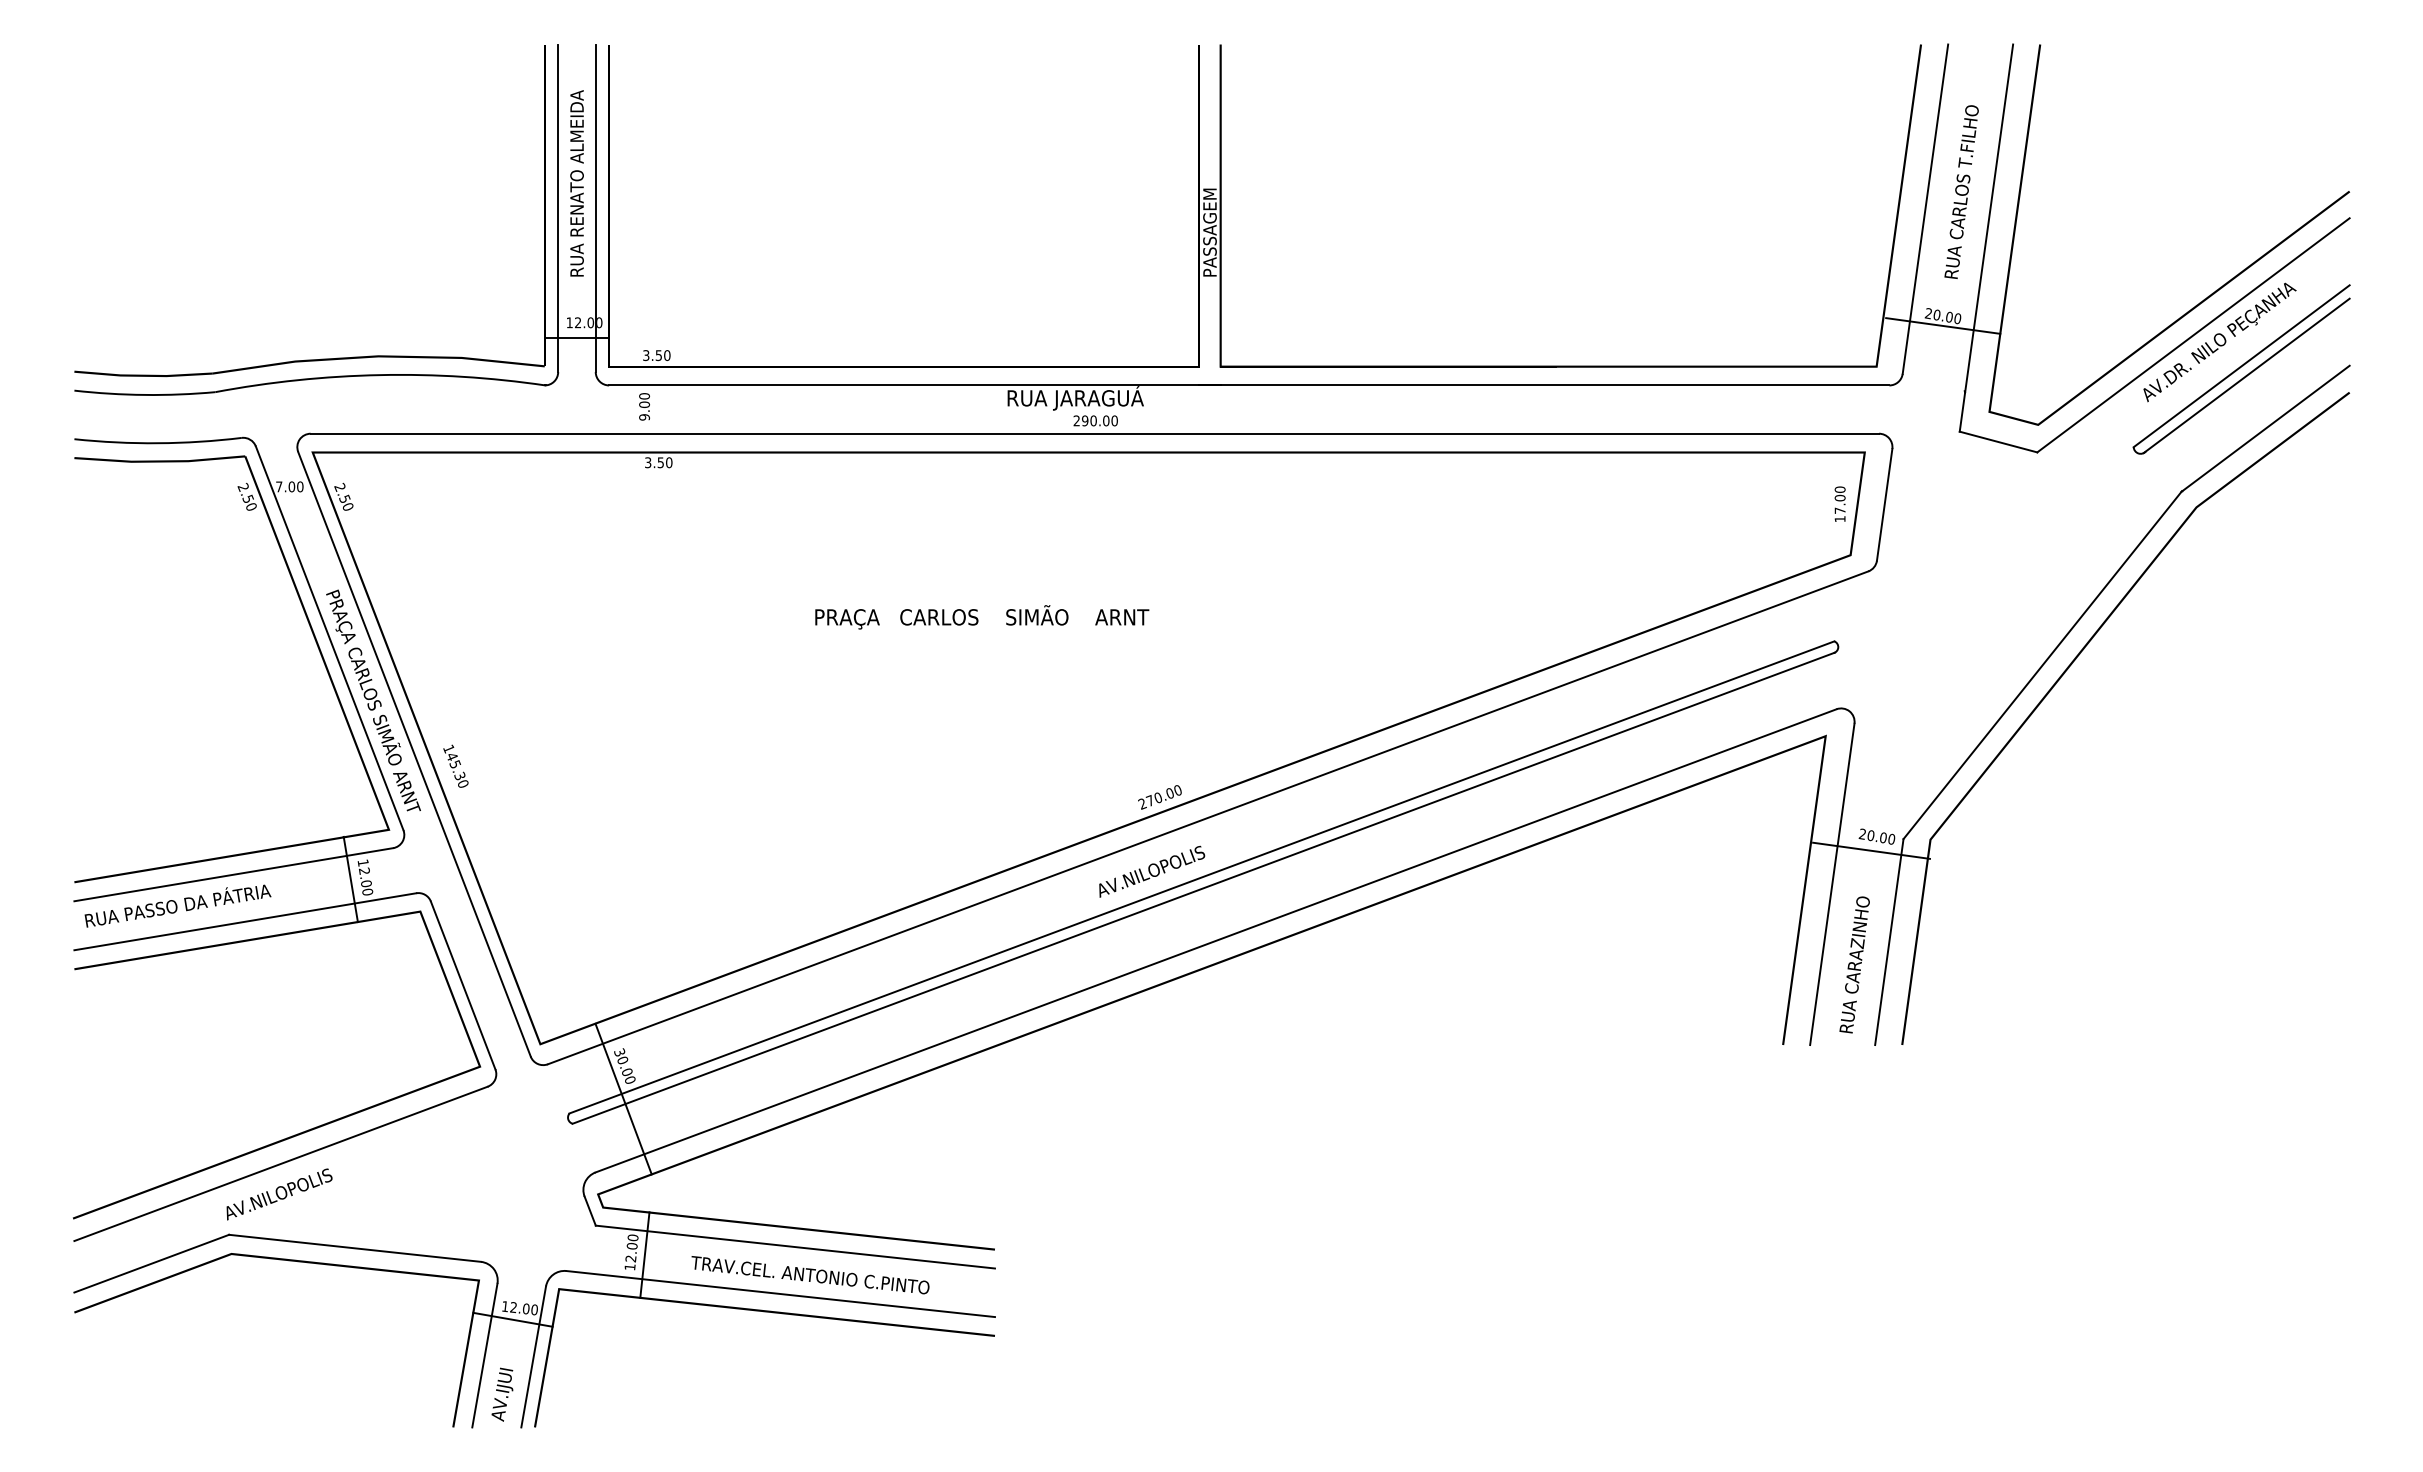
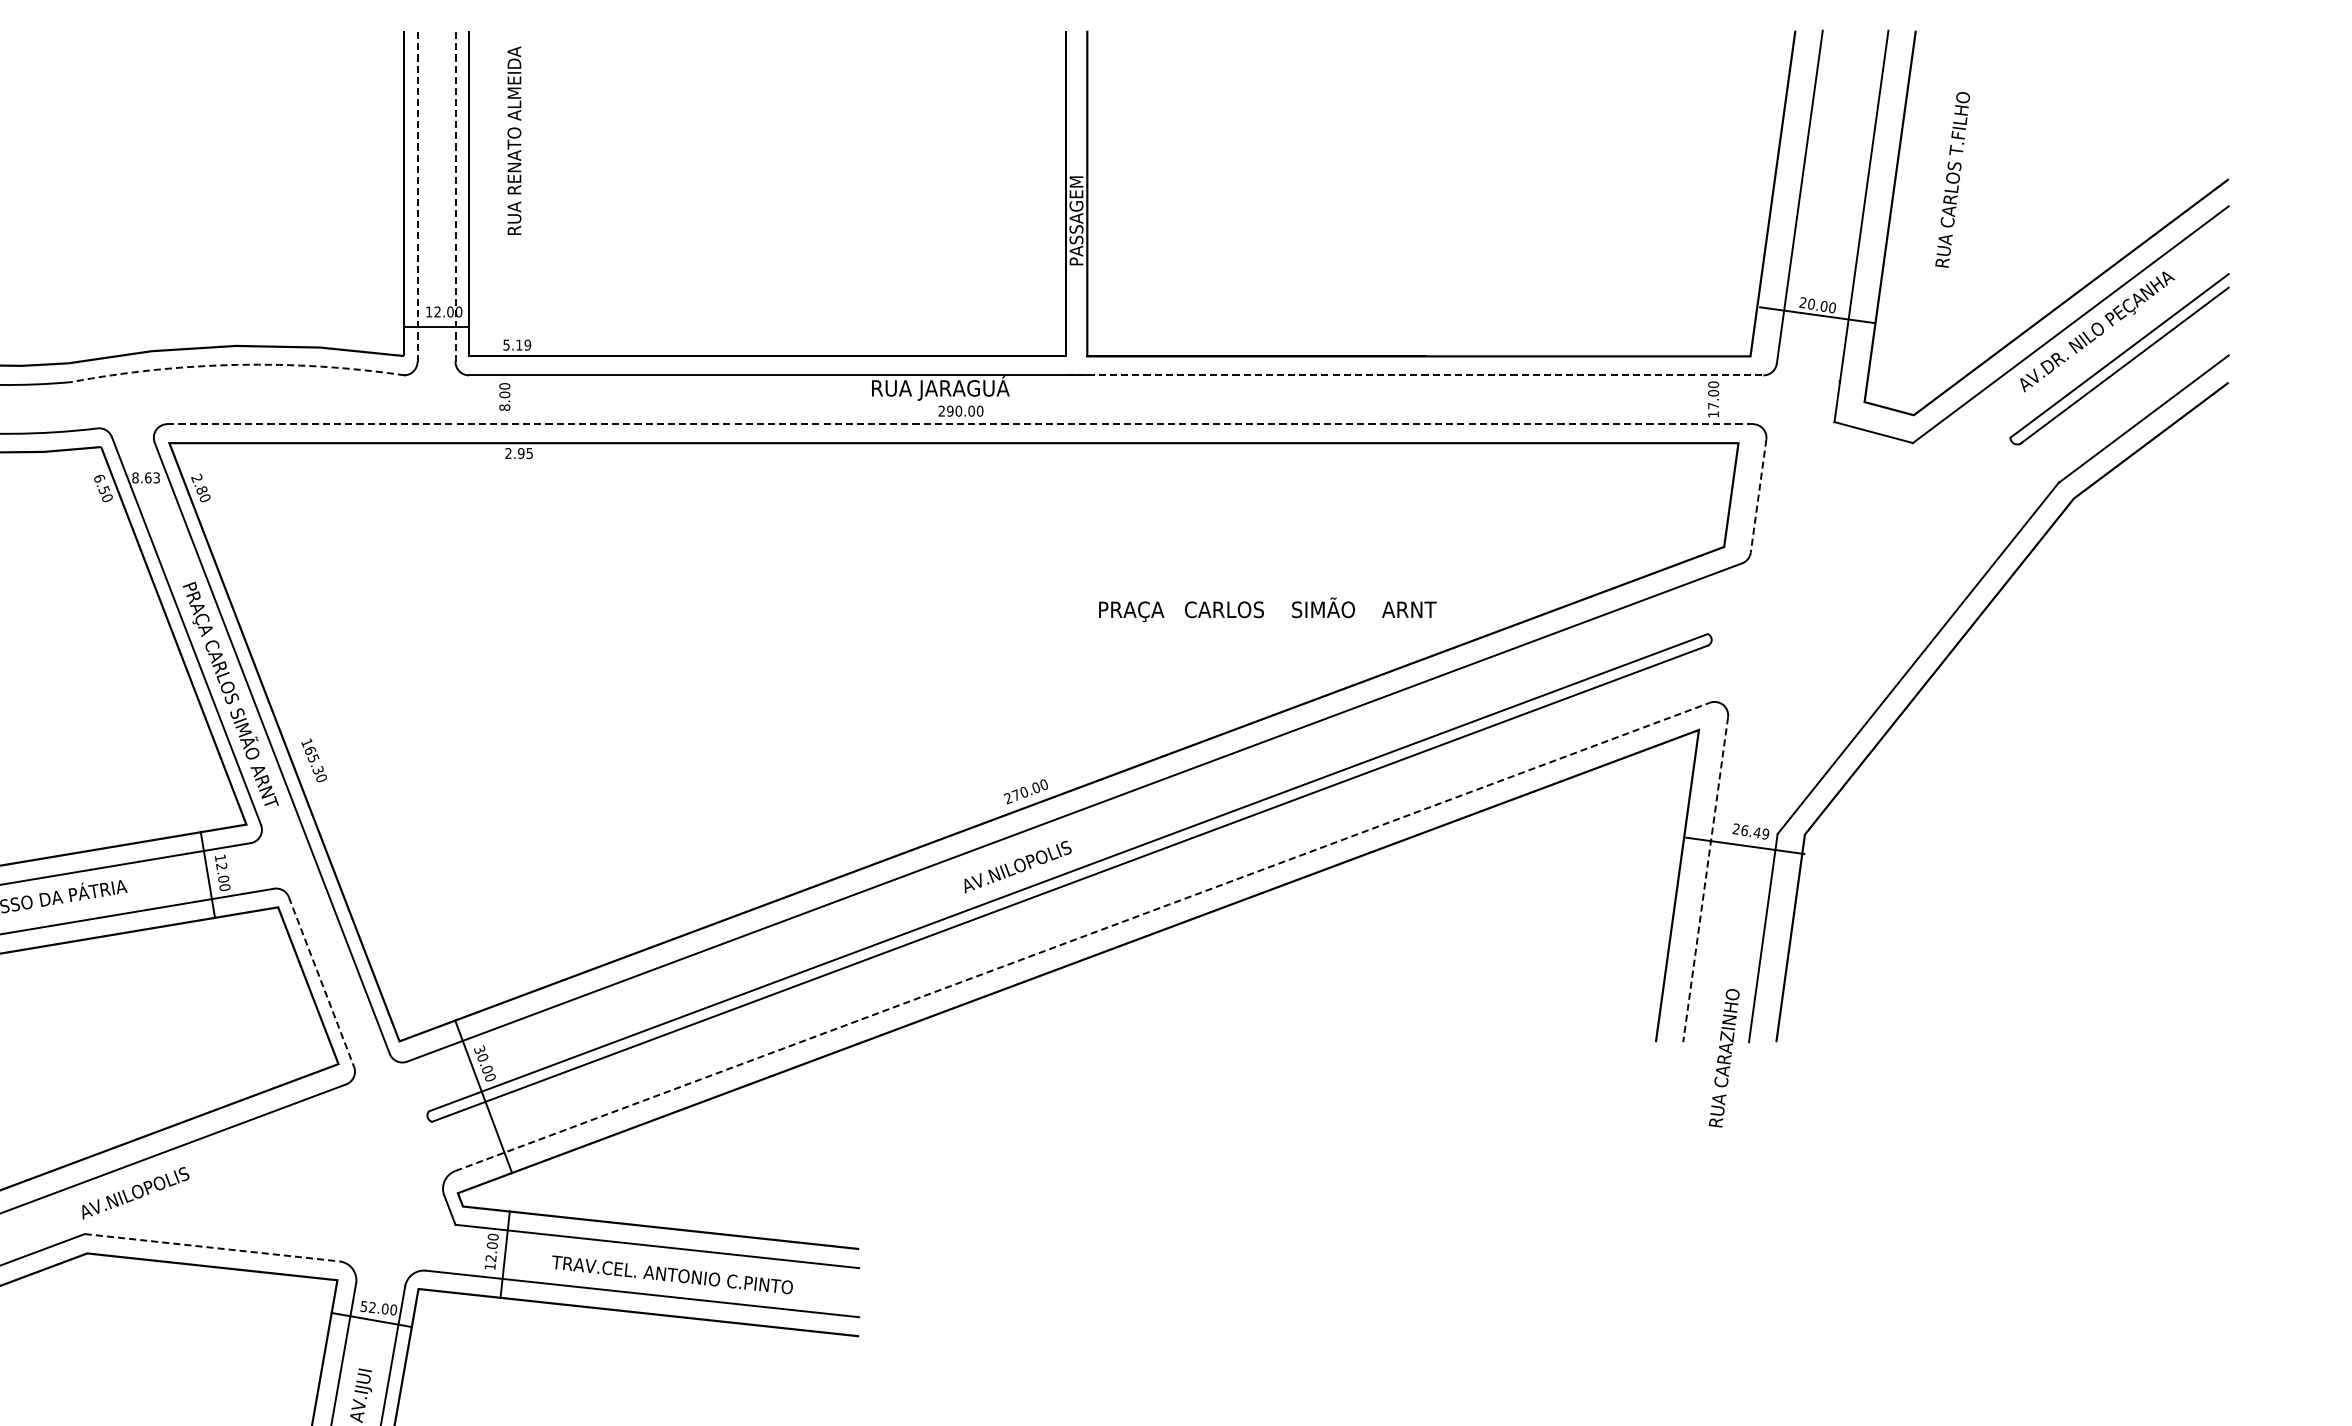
text: (576, 183) -> (513, 140), moved
text: (1961, 191) -> (1952, 179), moved
line: (558, 208) -> (417, 196), solid -> dashed
line: (595, 208) -> (455, 196), solid -> dashed
text: (656, 355) -> (516, 345), 3.50 -> 5.19
arc: (380, 375) -> (237, 365), solid -> dashed
line: (1544, 385) -> (1414, 375), solid -> dashed
text: (644, 417) -> (504, 407), 9.00 -> 8.00
line: (1095, 433) -> (960, 423), solid -> dashed
text: (658, 462) -> (518, 453), 3.50 -> 2.95
text: (243, 486) -> (99, 477), 2.50 -> 6.50
text: (289, 486) -> (145, 477), 7.00 -> 8.63
text: (344, 498) -> (201, 489), 2.50 -> 2.80
text: (1839, 503) -> (1712, 398), moved
line: (1884, 505) -> (1758, 496), solid -> dashed
text: (982, 617) -> (1268, 609), moved
text: (452, 756) -> (310, 750), 145.30 -> 165.30
text: (1881, 837) -> (1755, 832), 20.00 -> 26.49
line: (1832, 884) -> (1705, 879), solid -> dashed
line: (1216, 940) -> (1083, 936), solid -> dashed
text: (1854, 964) -> (1724, 1057), moved
line: (463, 985) -> (321, 982), solid -> dashed
line: (355, 1248) -> (212, 1247), solid -> dashed
text: (504, 1306) -> (363, 1306), 12.00 -> 52.00

